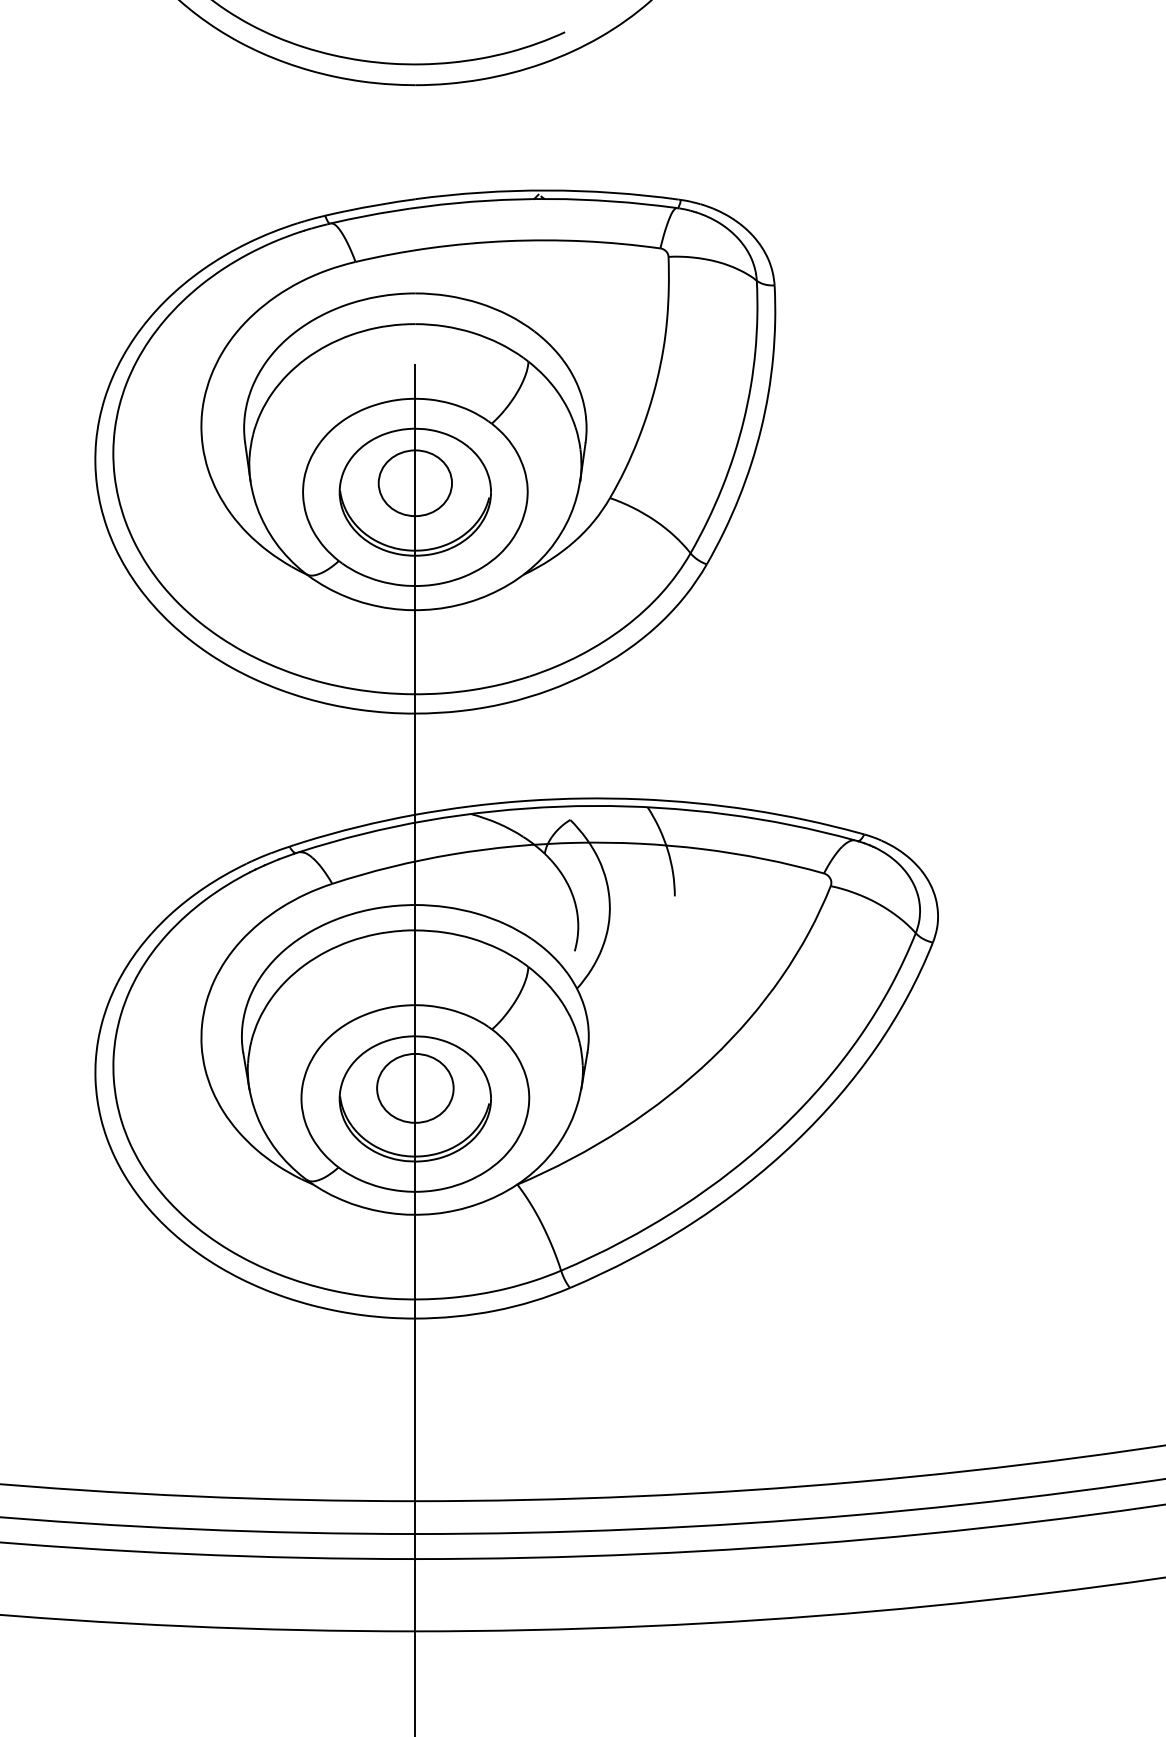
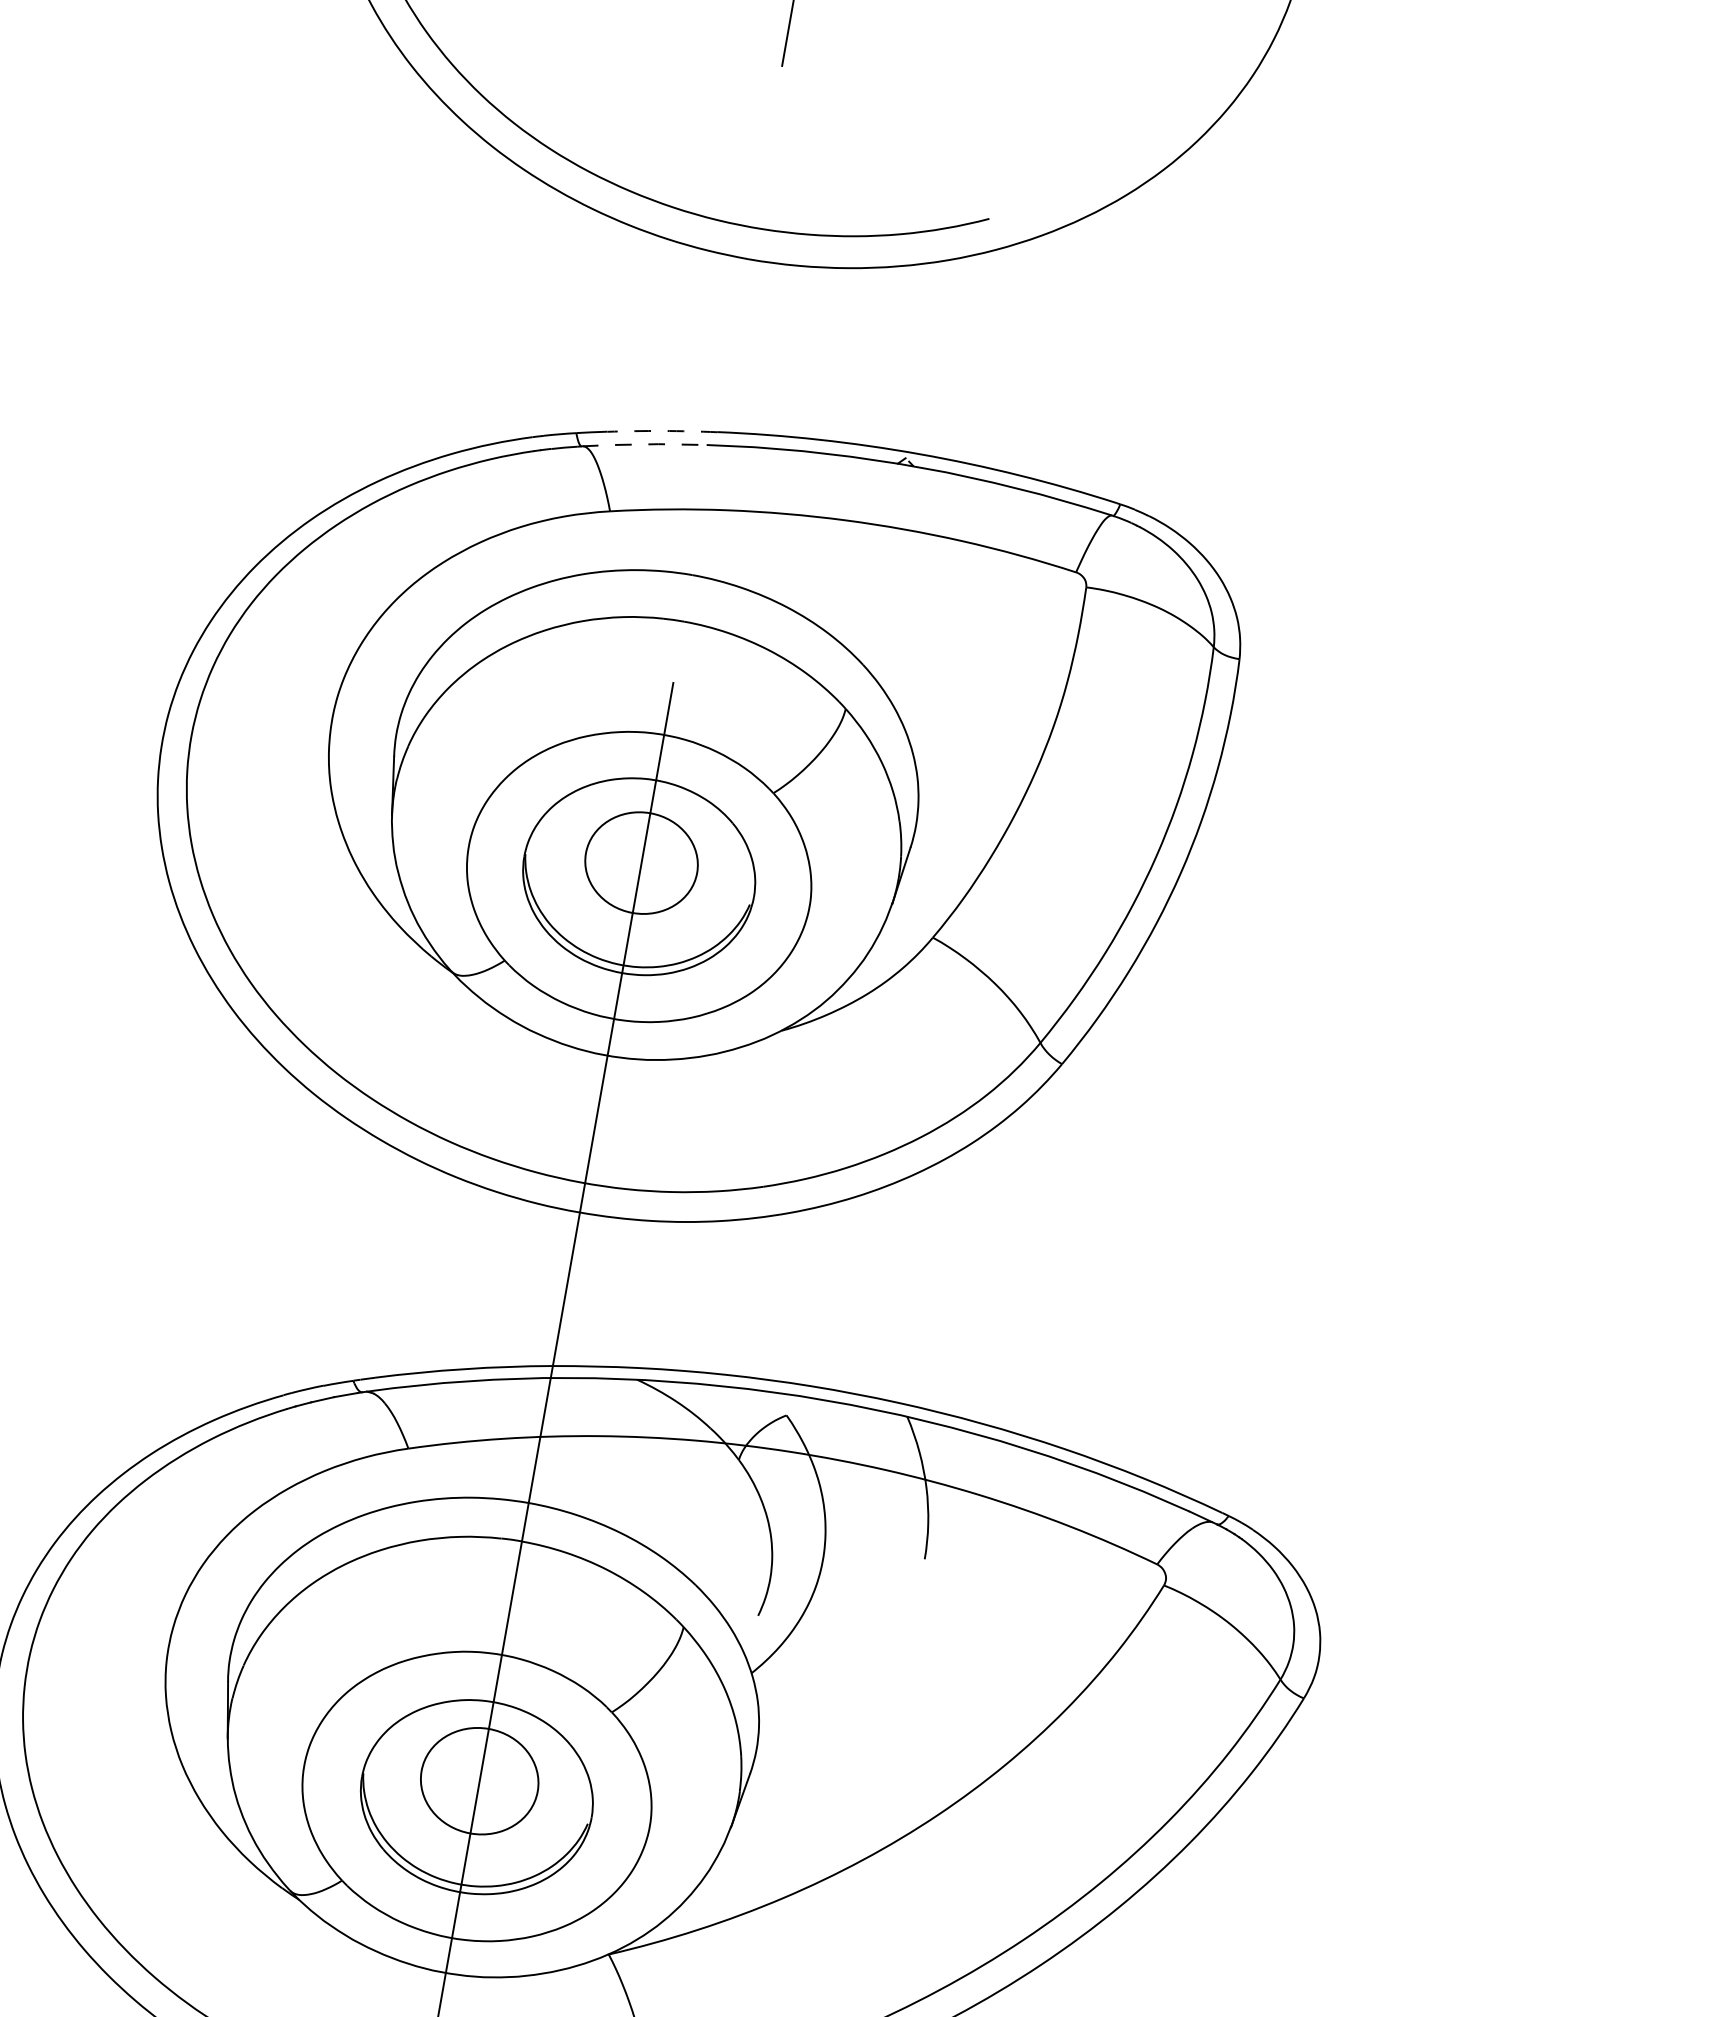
arc: (380, 204) -> (663, 430), solid -> dashed
line: (370, 215) -> (645, 444), solid -> dashed

